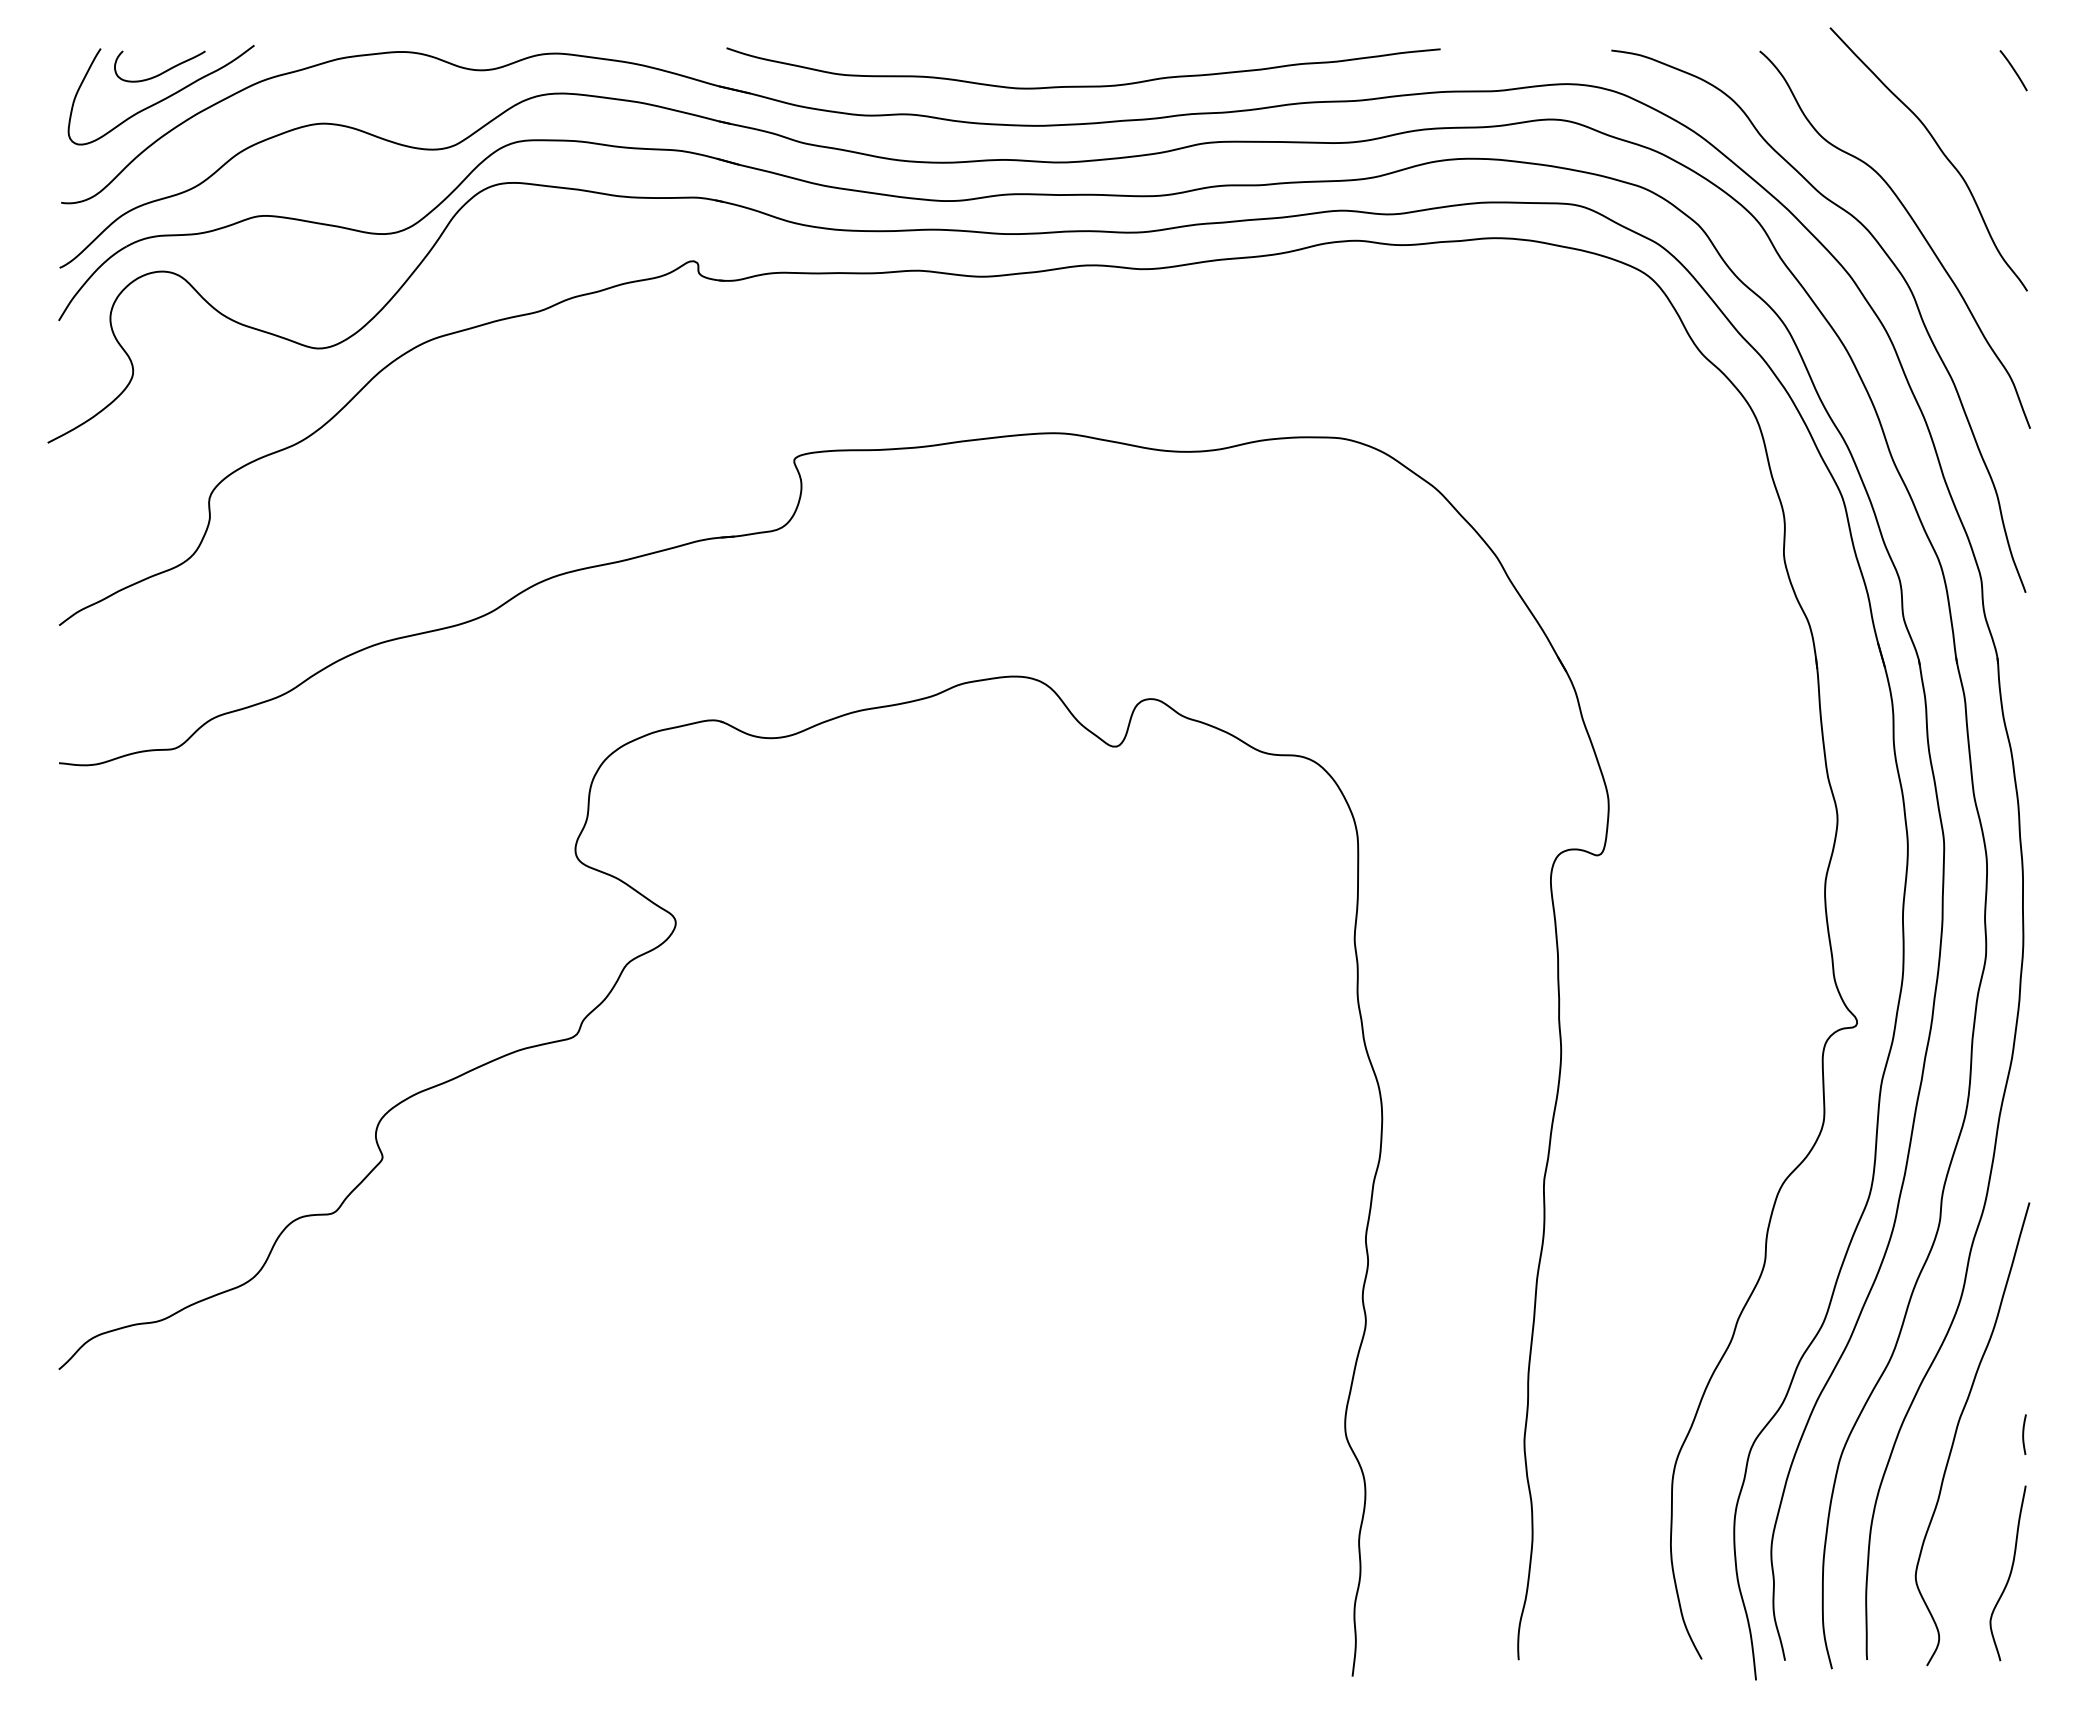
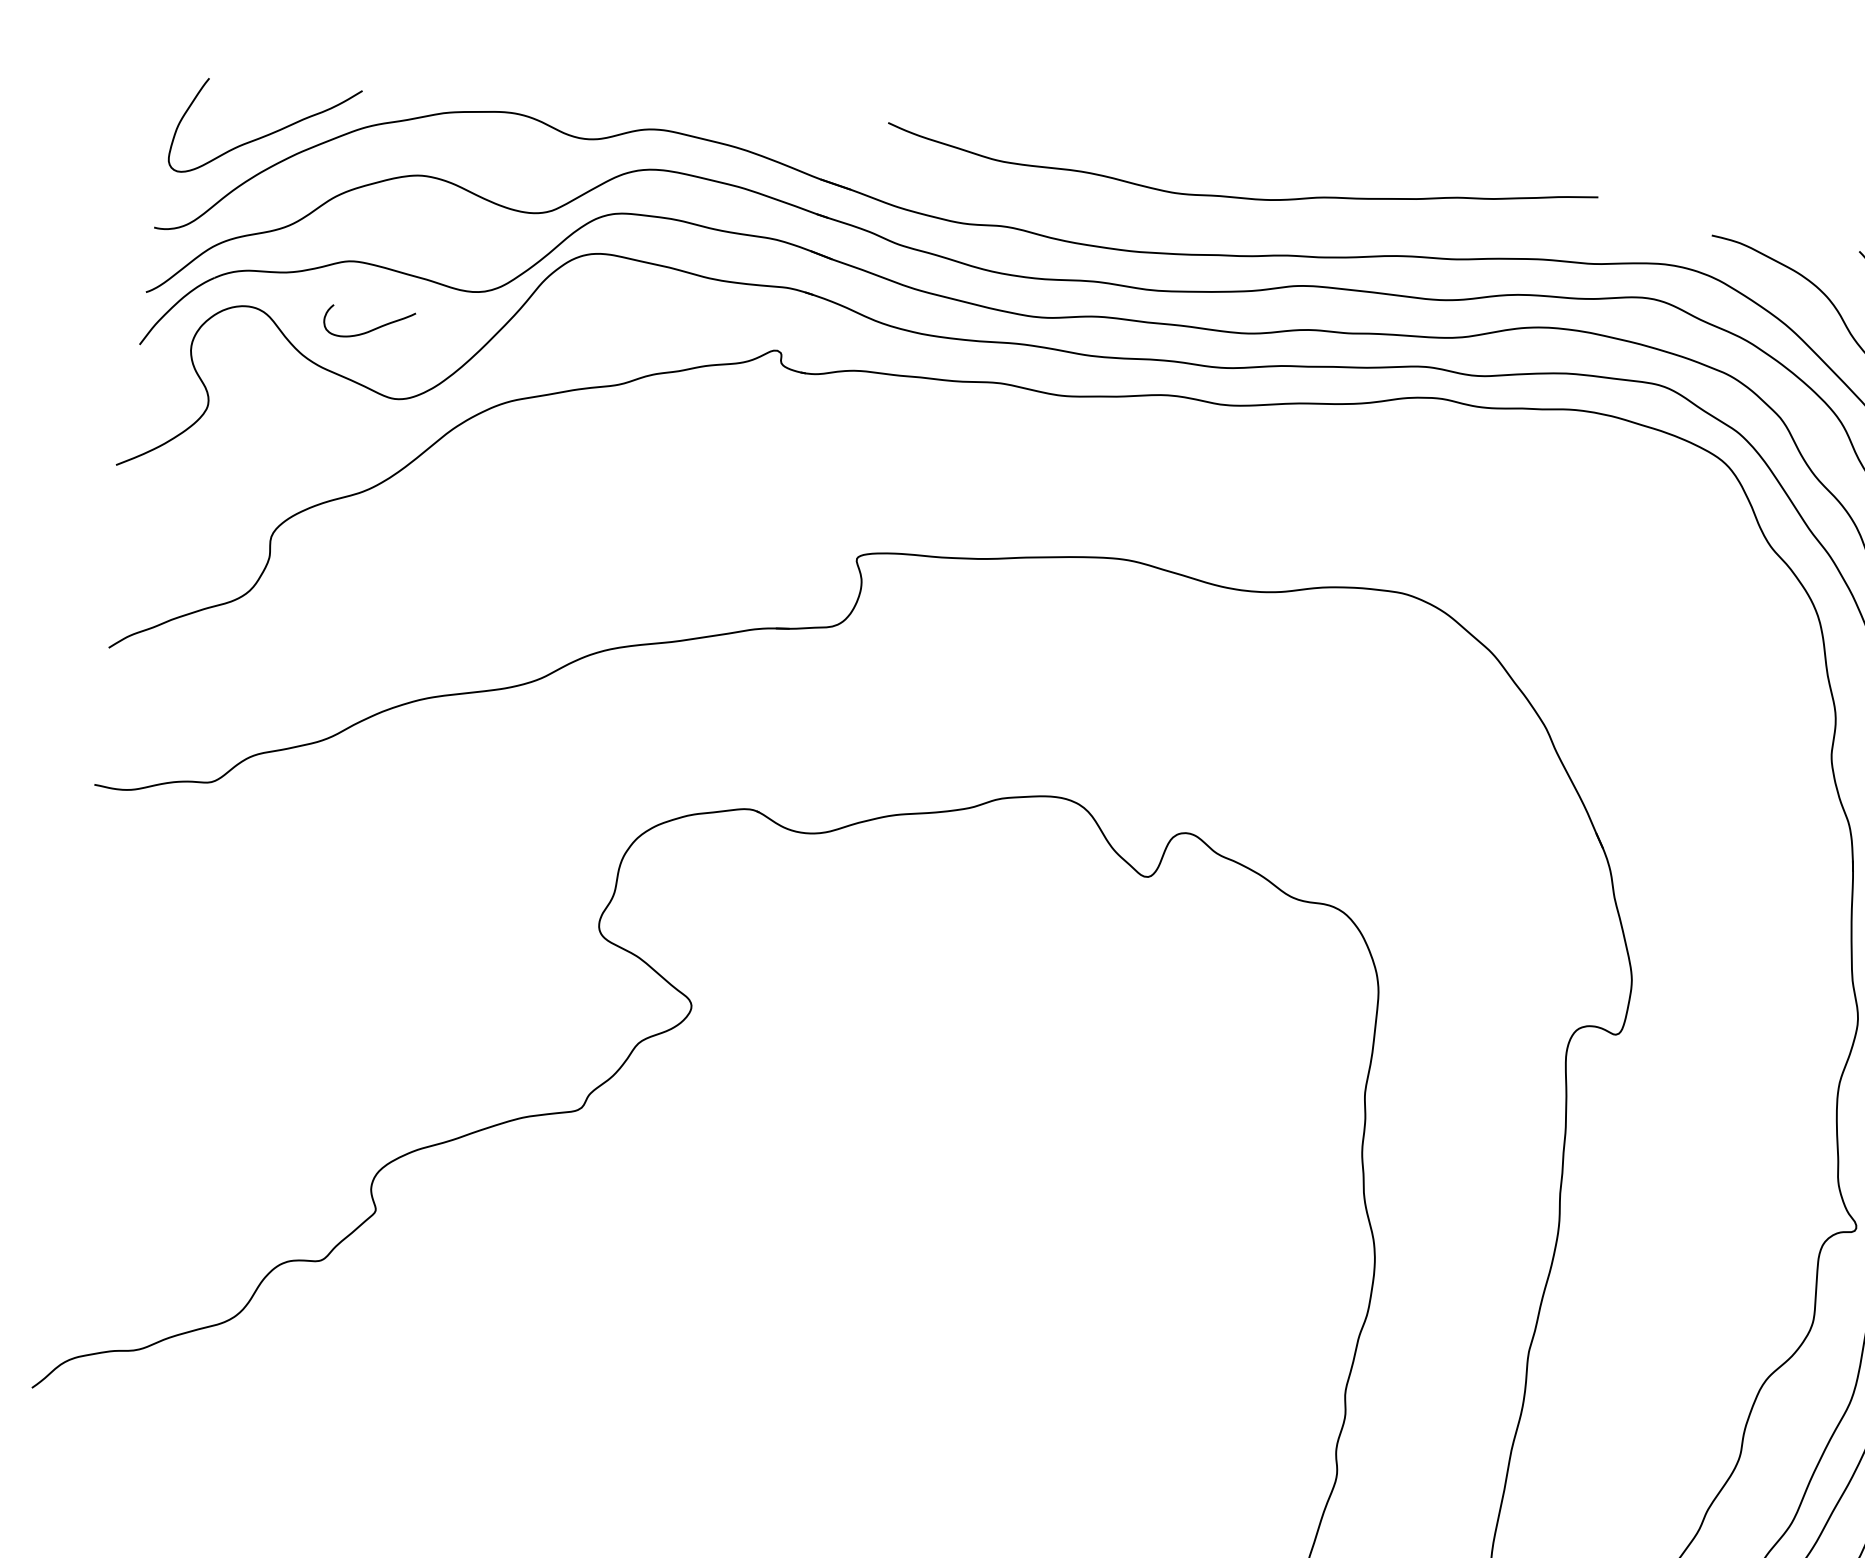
curve: (161, 72) -> (370, 330), moved
curve: (1083, 85) -> (1239, 196), moved

